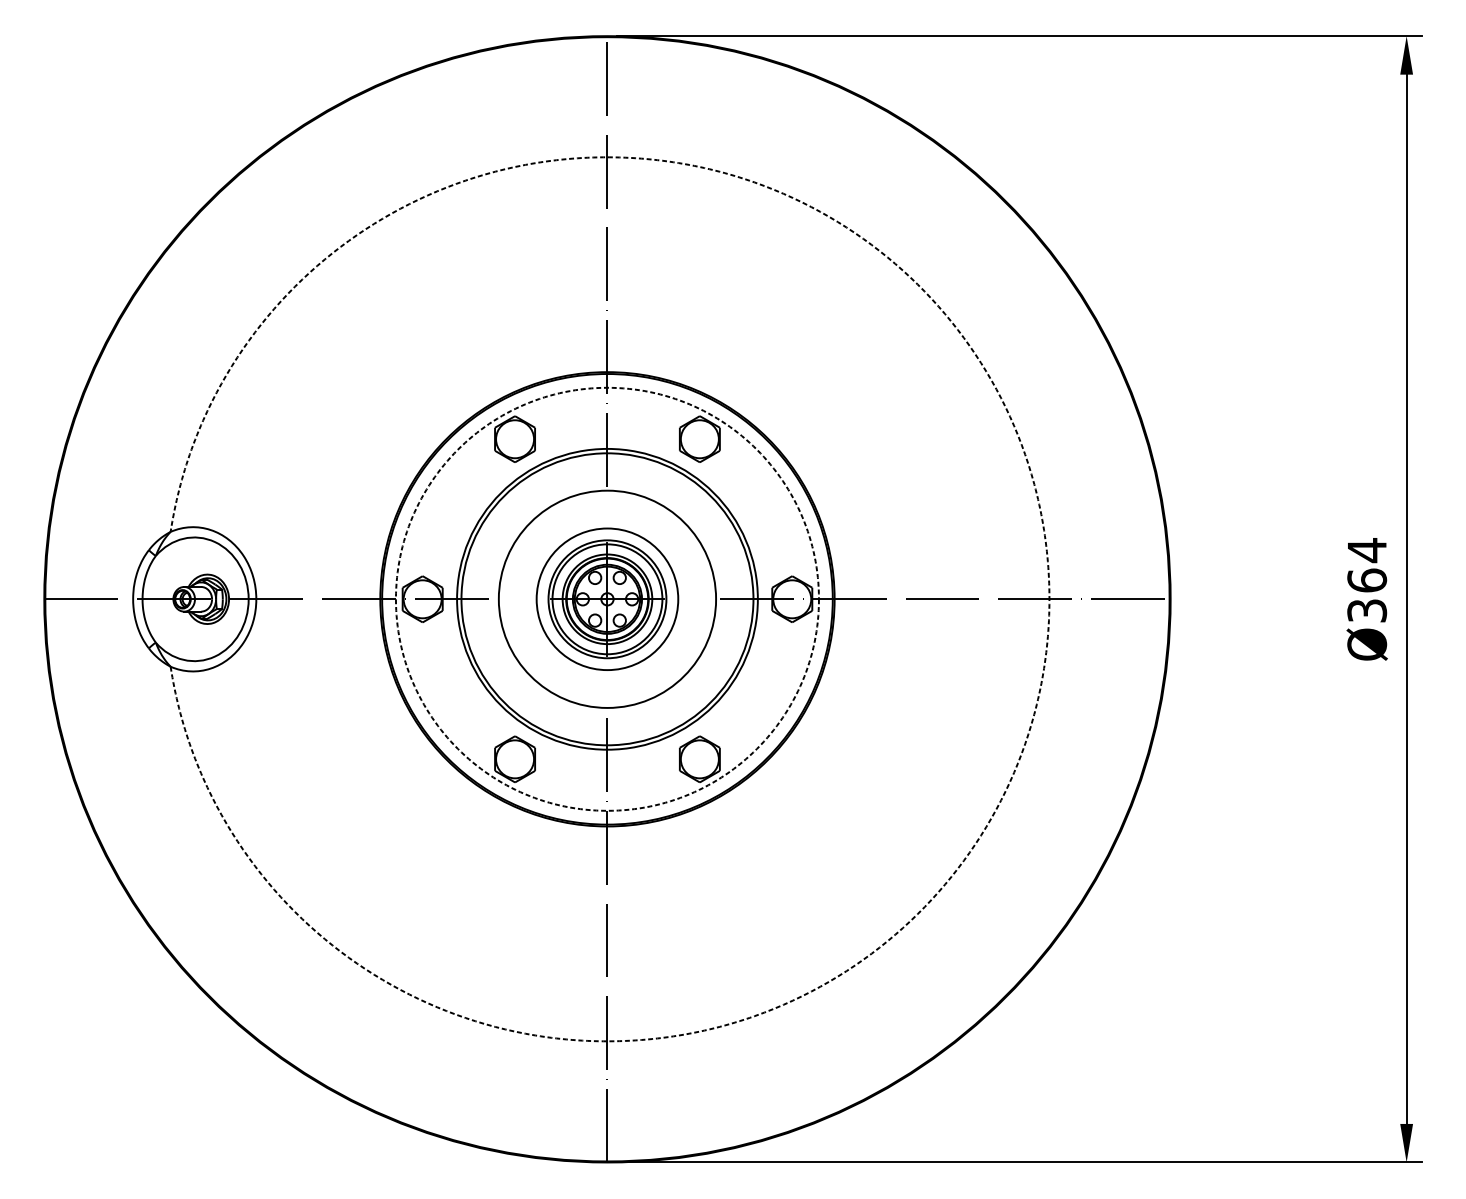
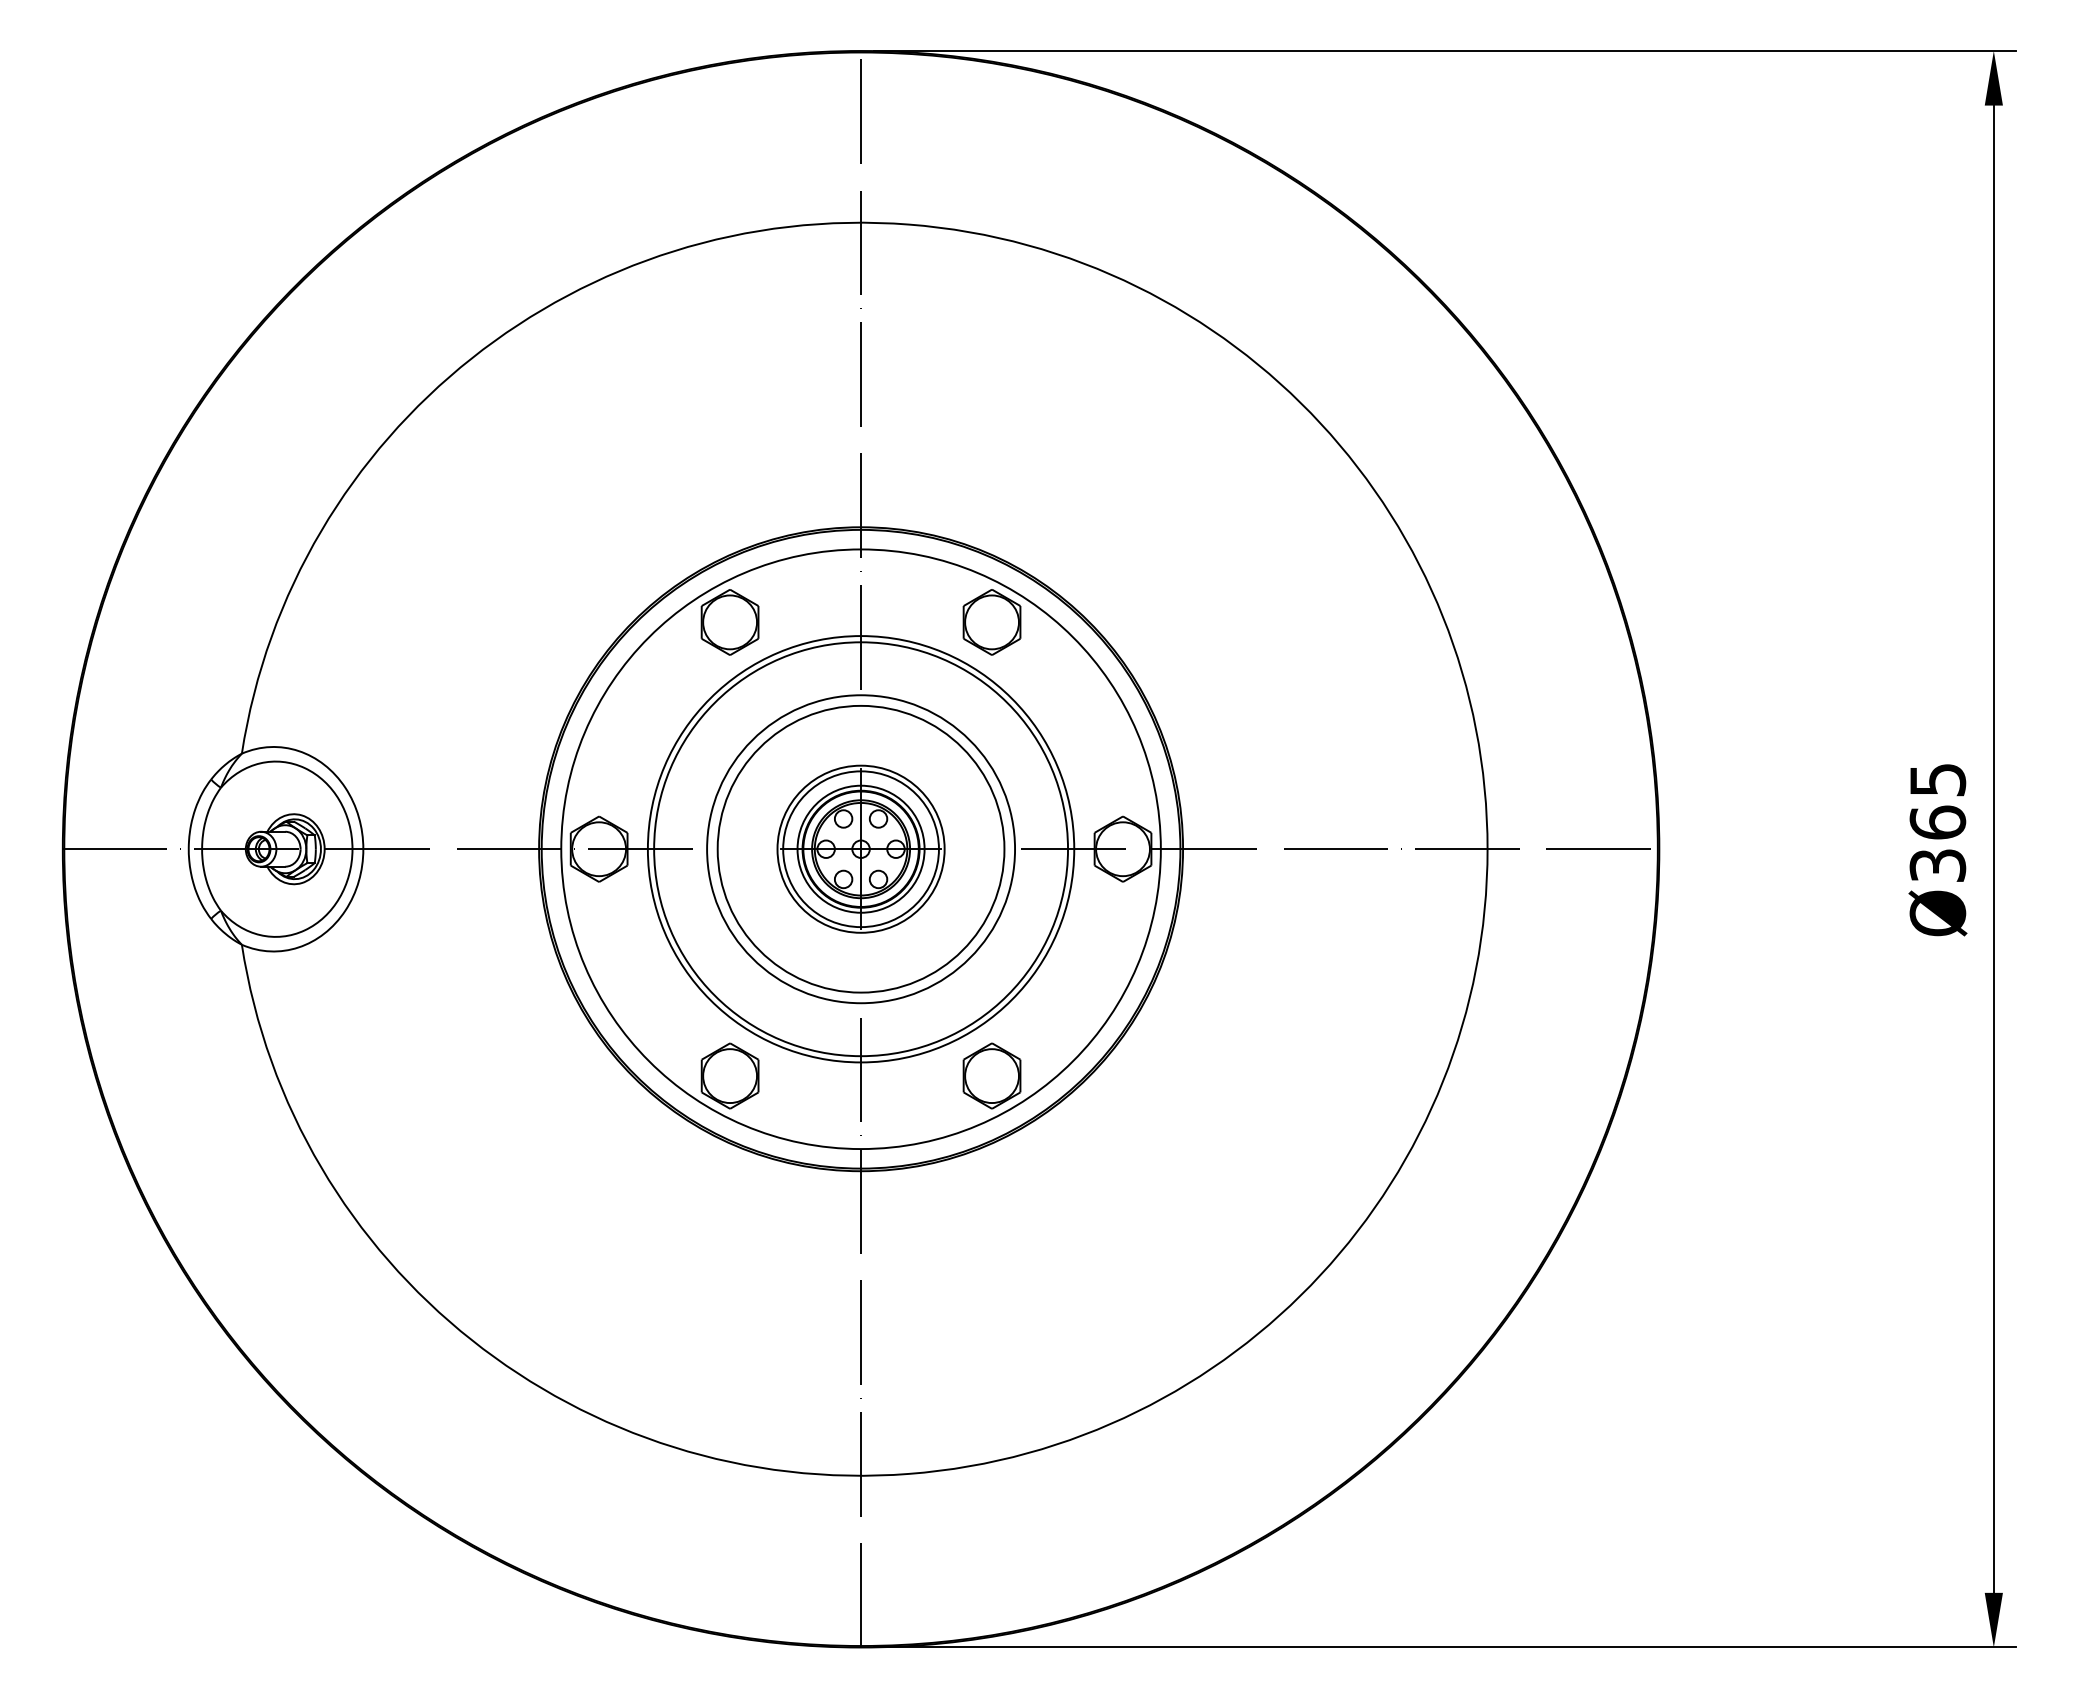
text: (1367, 550) -> (1938, 779), Ø364 -> Ø365
circle: (607, 598) -> (860, 848), size x1.43
circle: (607, 599) -> (860, 849), dashed -> solid
arc: (1049, 599) -> (1487, 849), dashed -> solid

